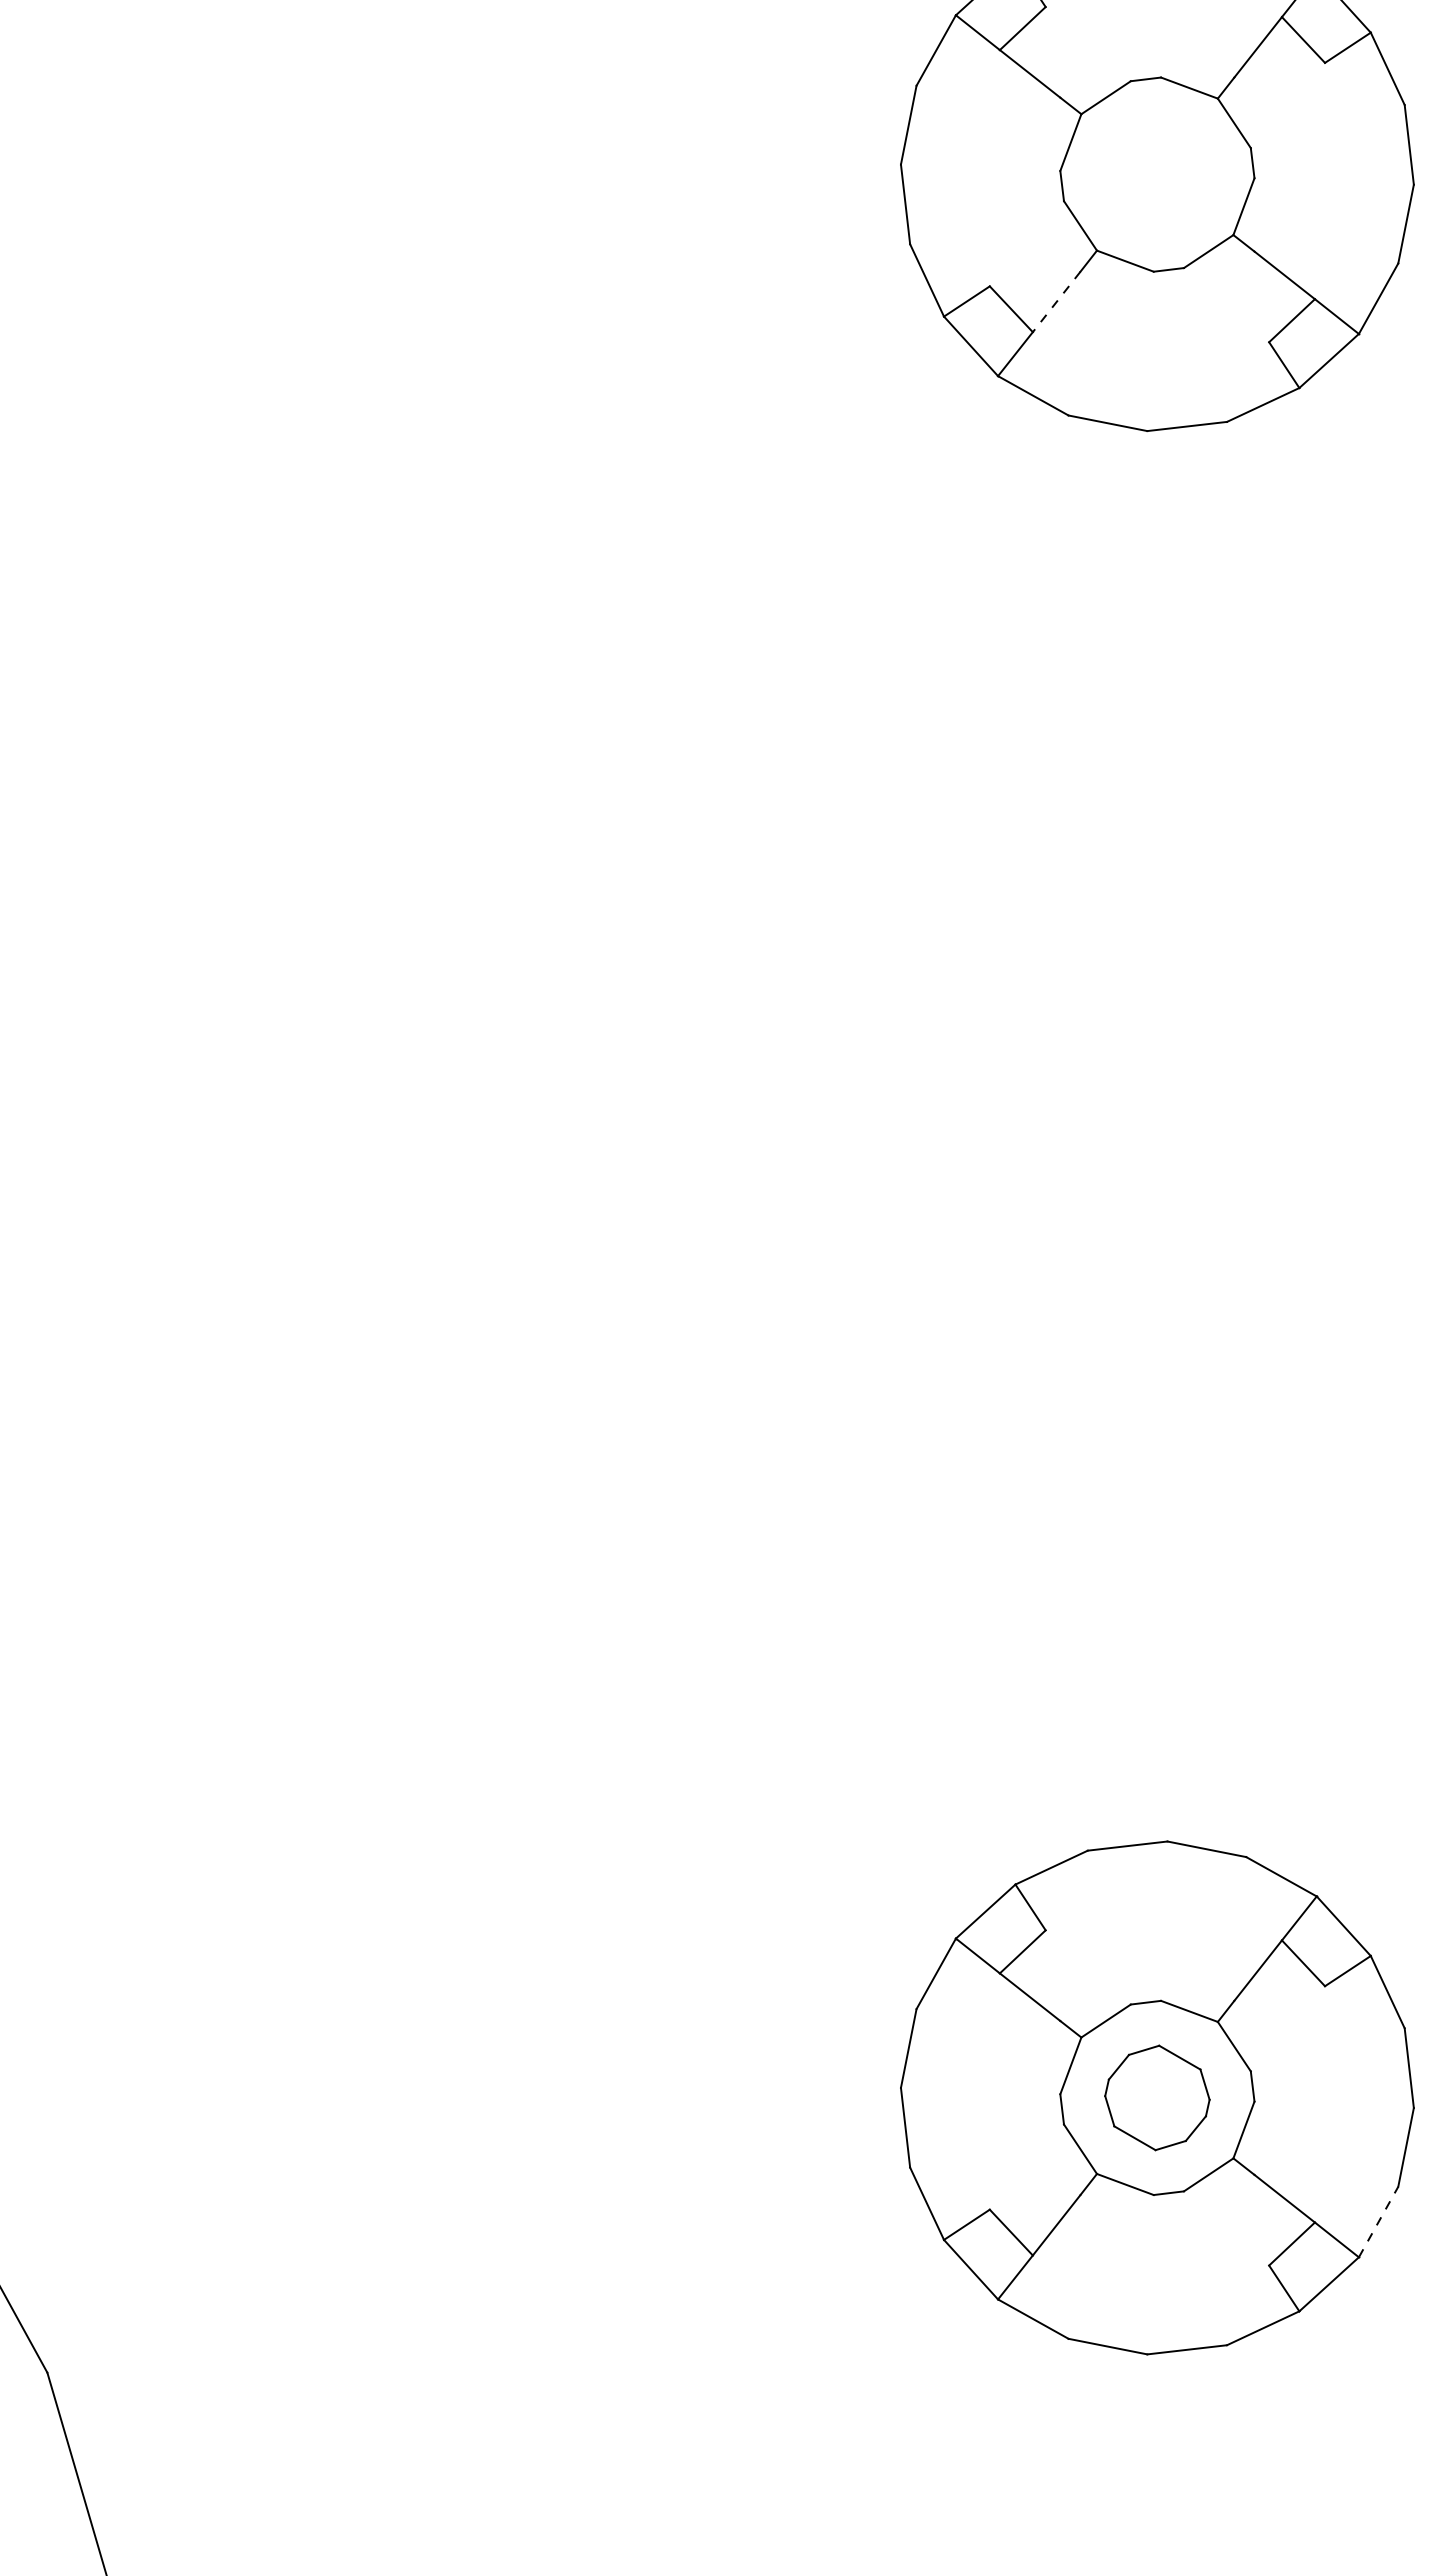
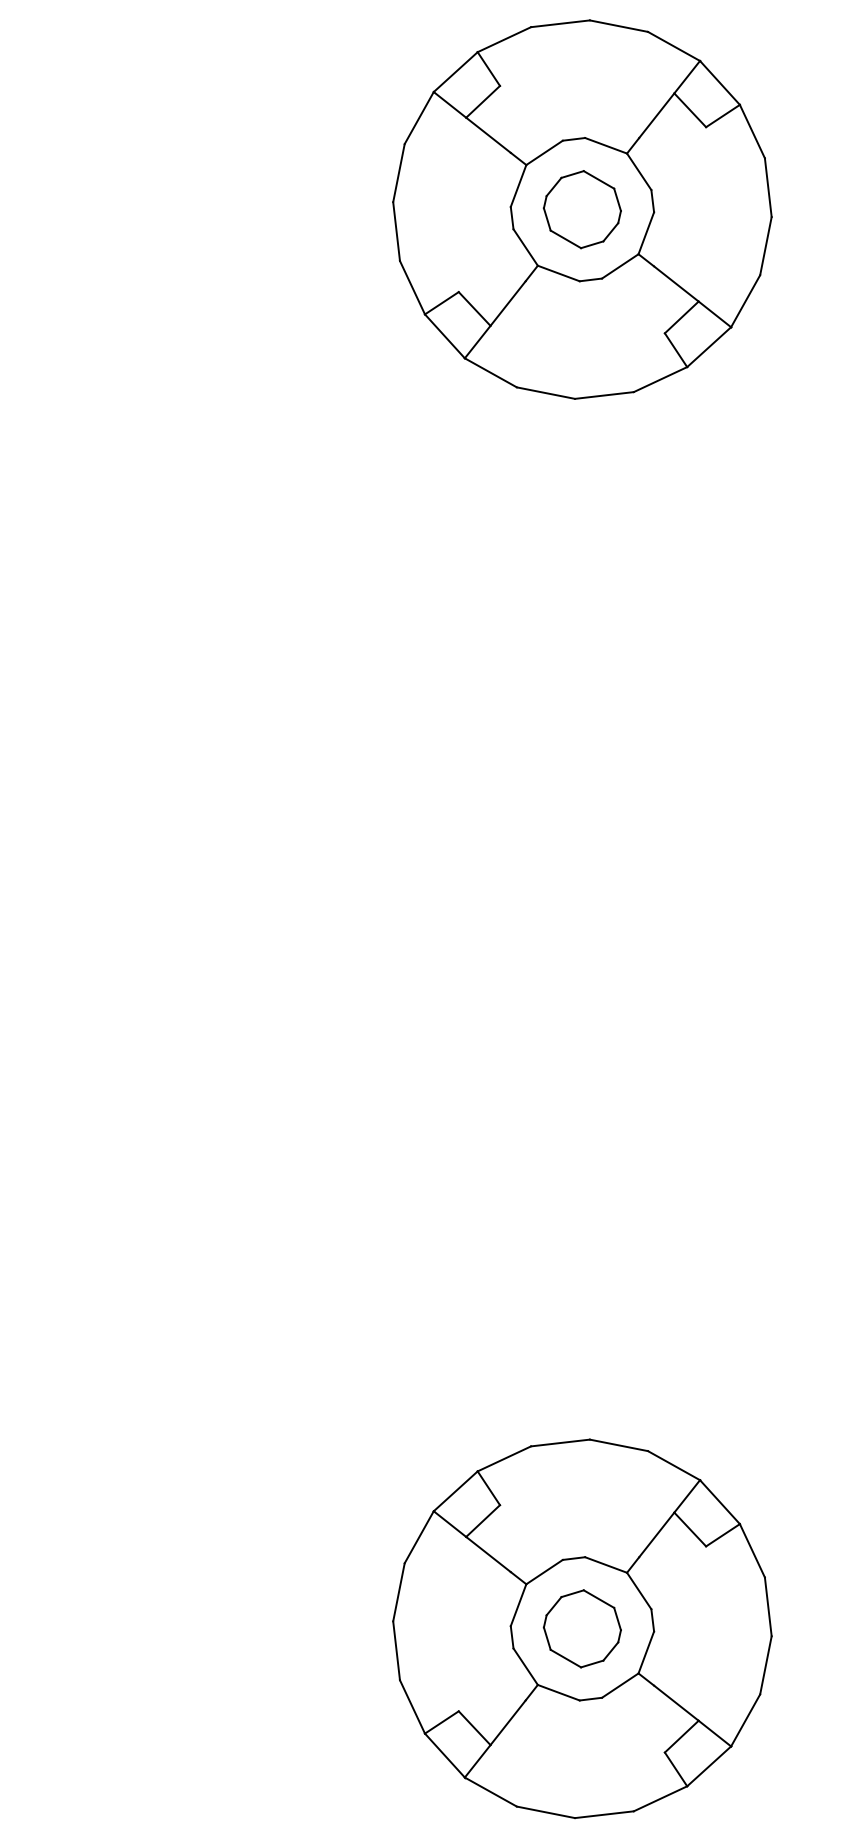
part: (1157, 174) -> (582, 209), added
line: (1056, 302) -> (507, 303), dashed -> solid
line: (1378, 2221) -> (745, 1720), dashed -> solid

